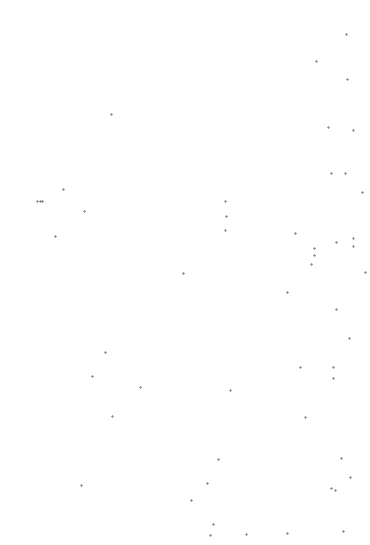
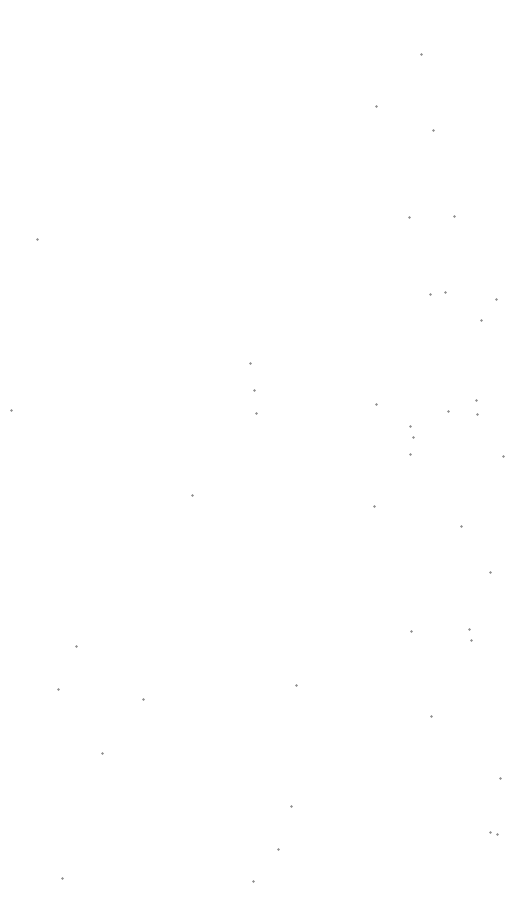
part: (338, 173) -> (437, 293), size x0.62
part: (333, 372) -> (470, 634), size x0.62

